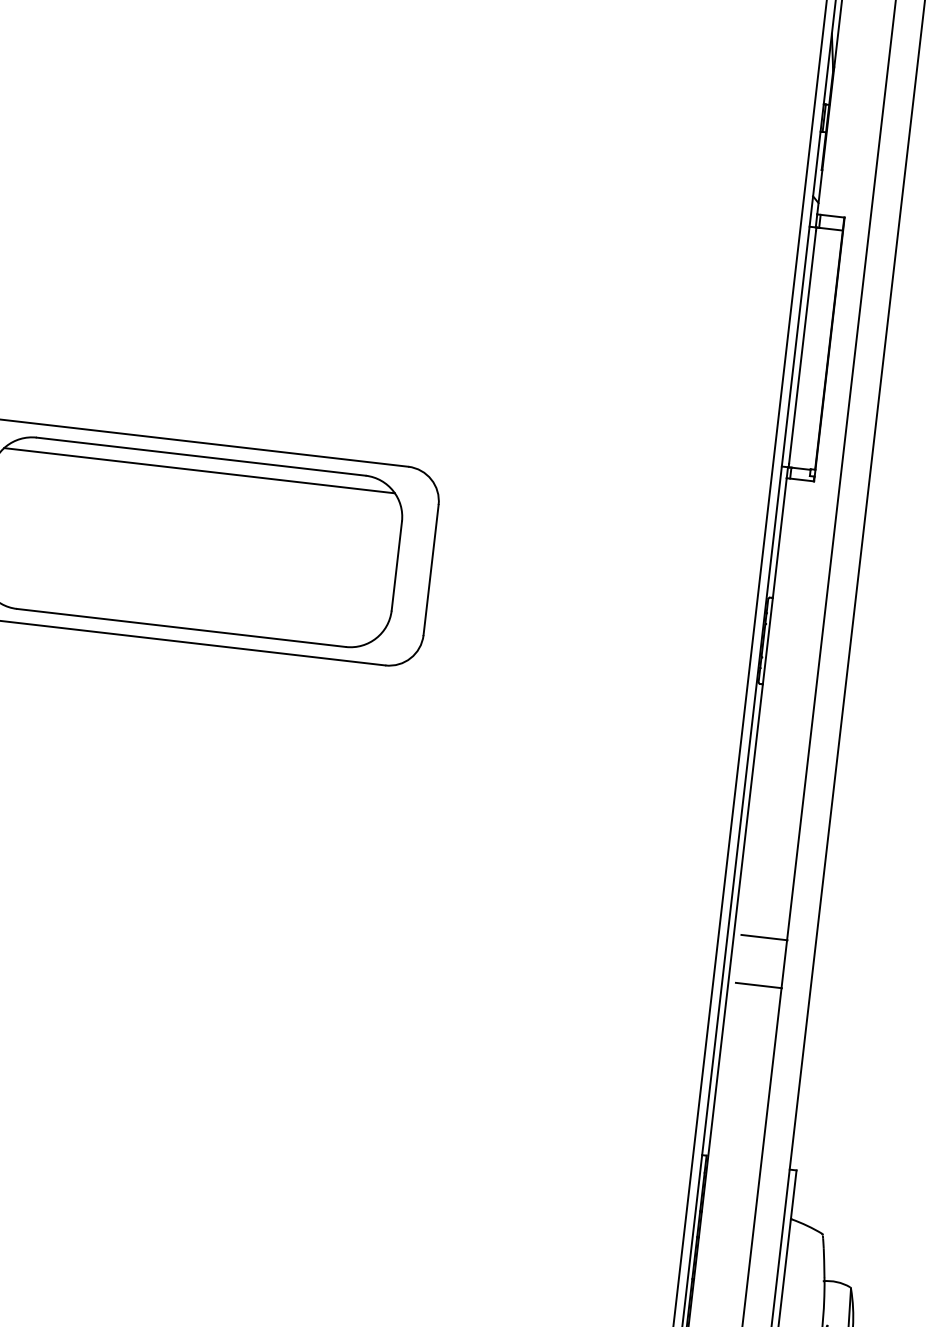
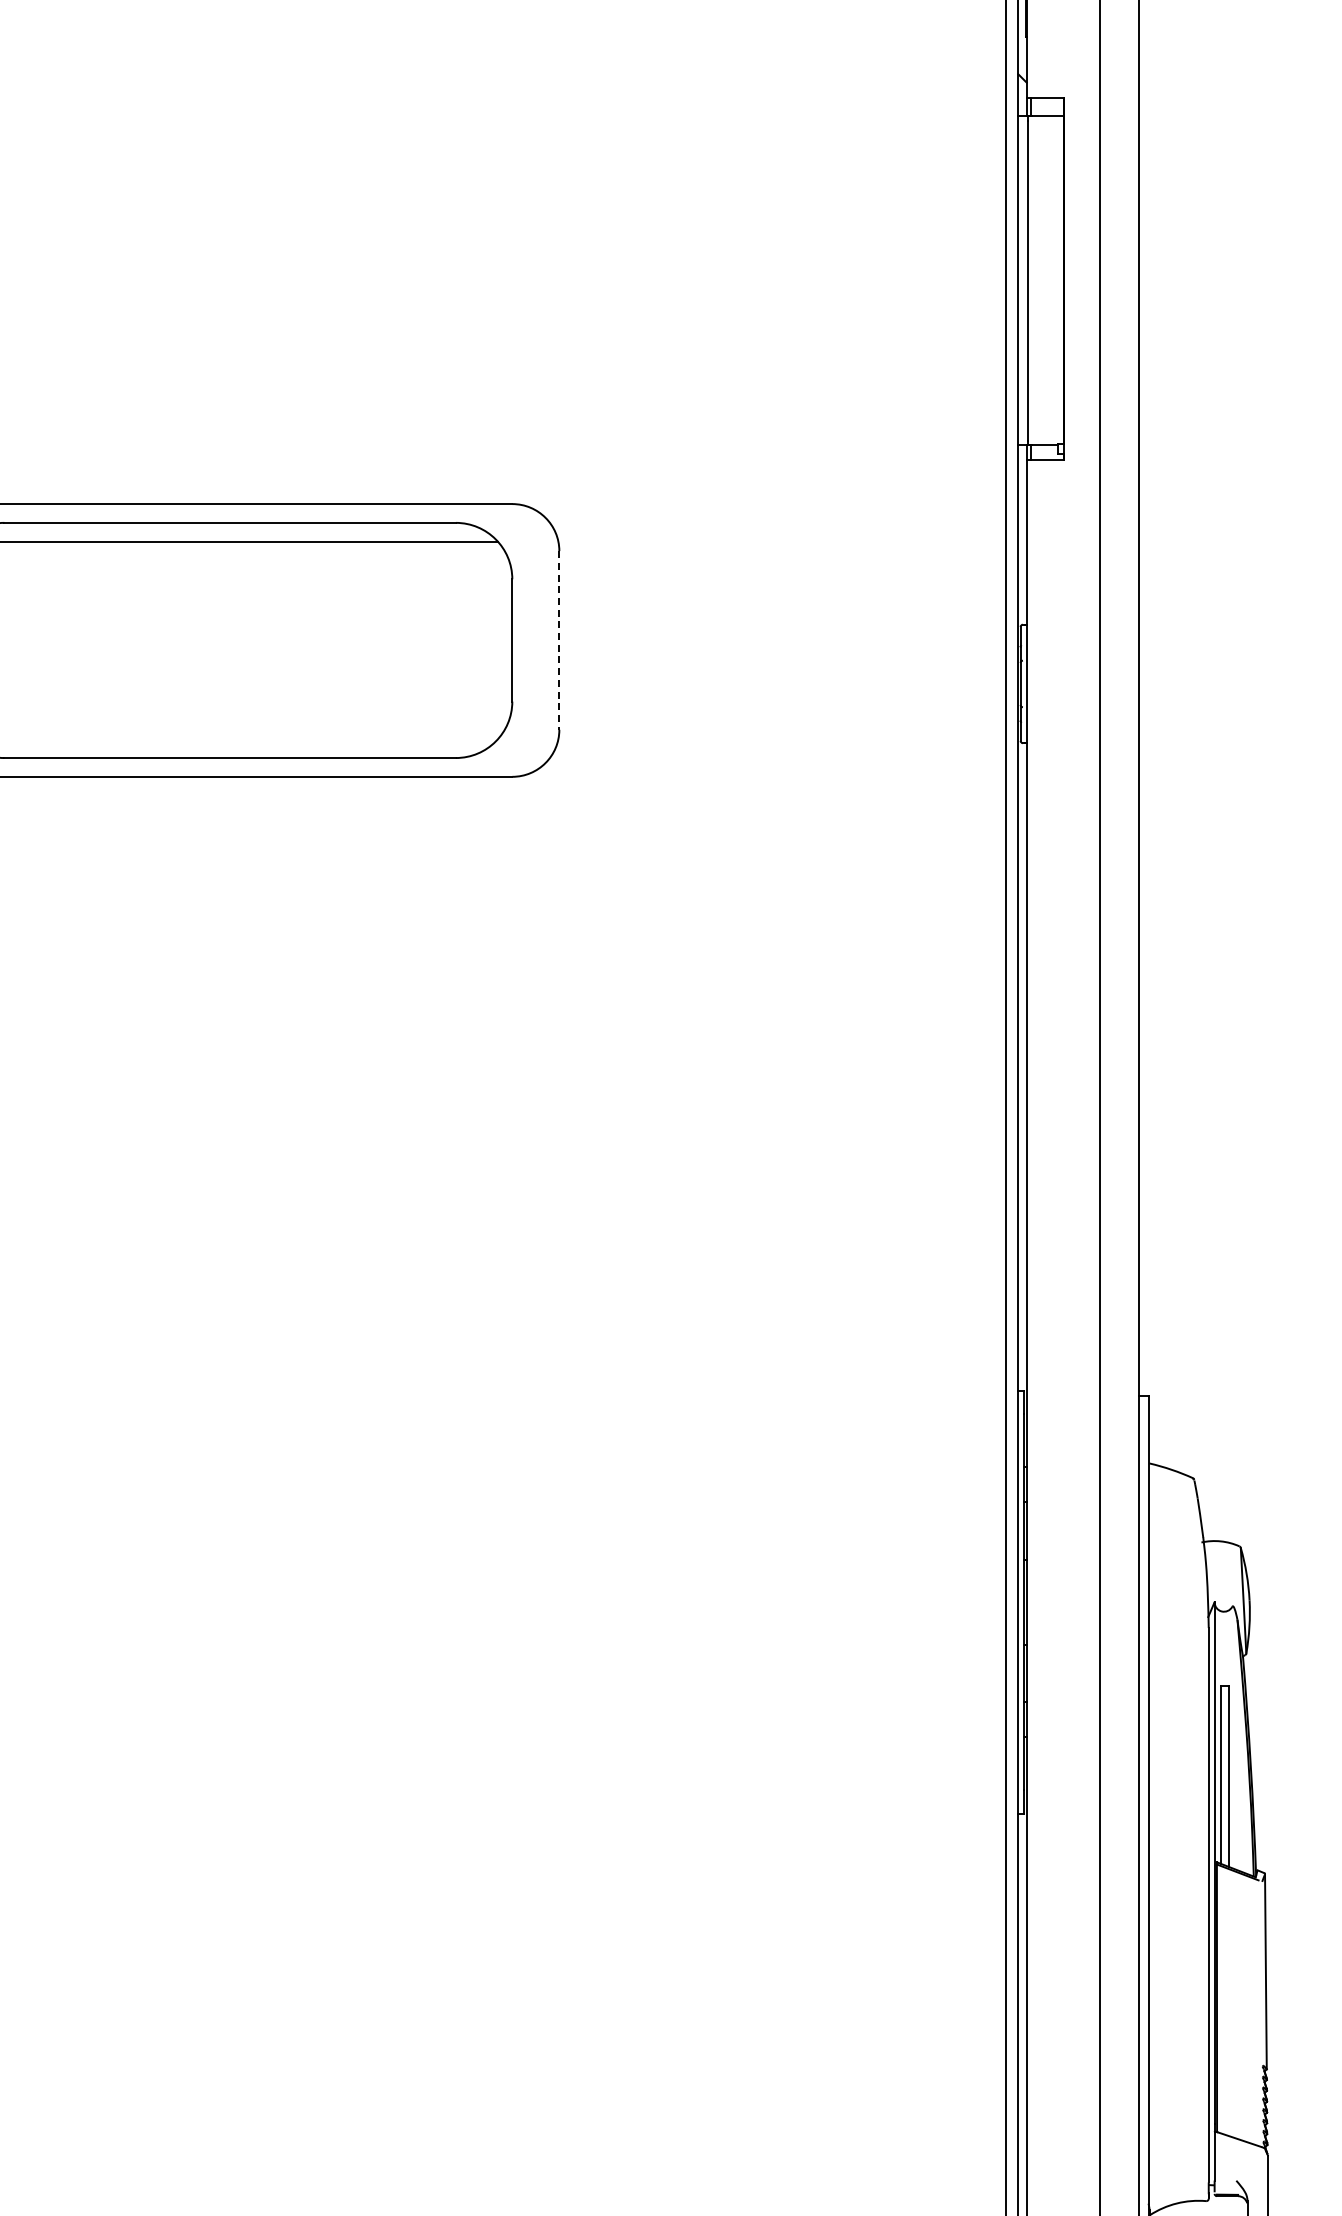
line: (431, 570) -> (559, 640), solid -> dashed
line: (764, 937) -> (1068, 1086), removed
line: (758, 985) -> (1068, 1151), removed

